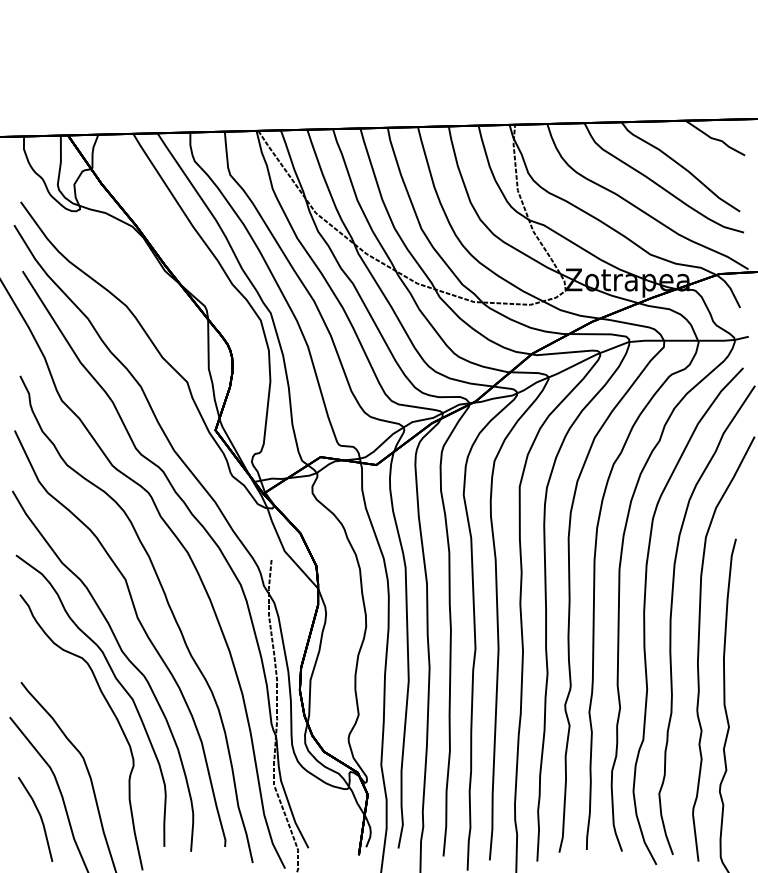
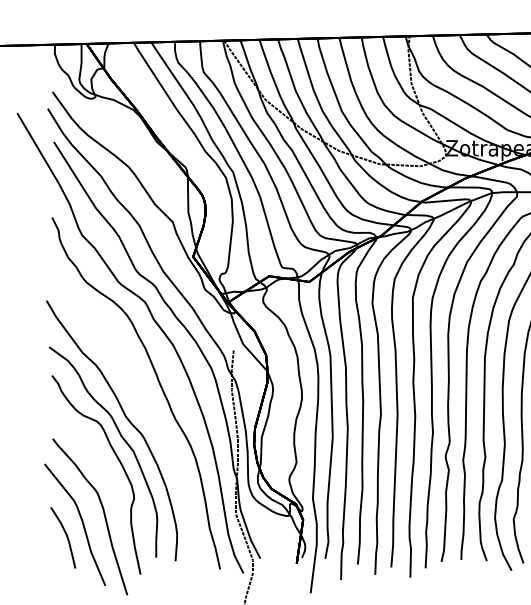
curve: (141, 627) -> (139, 399), removed

